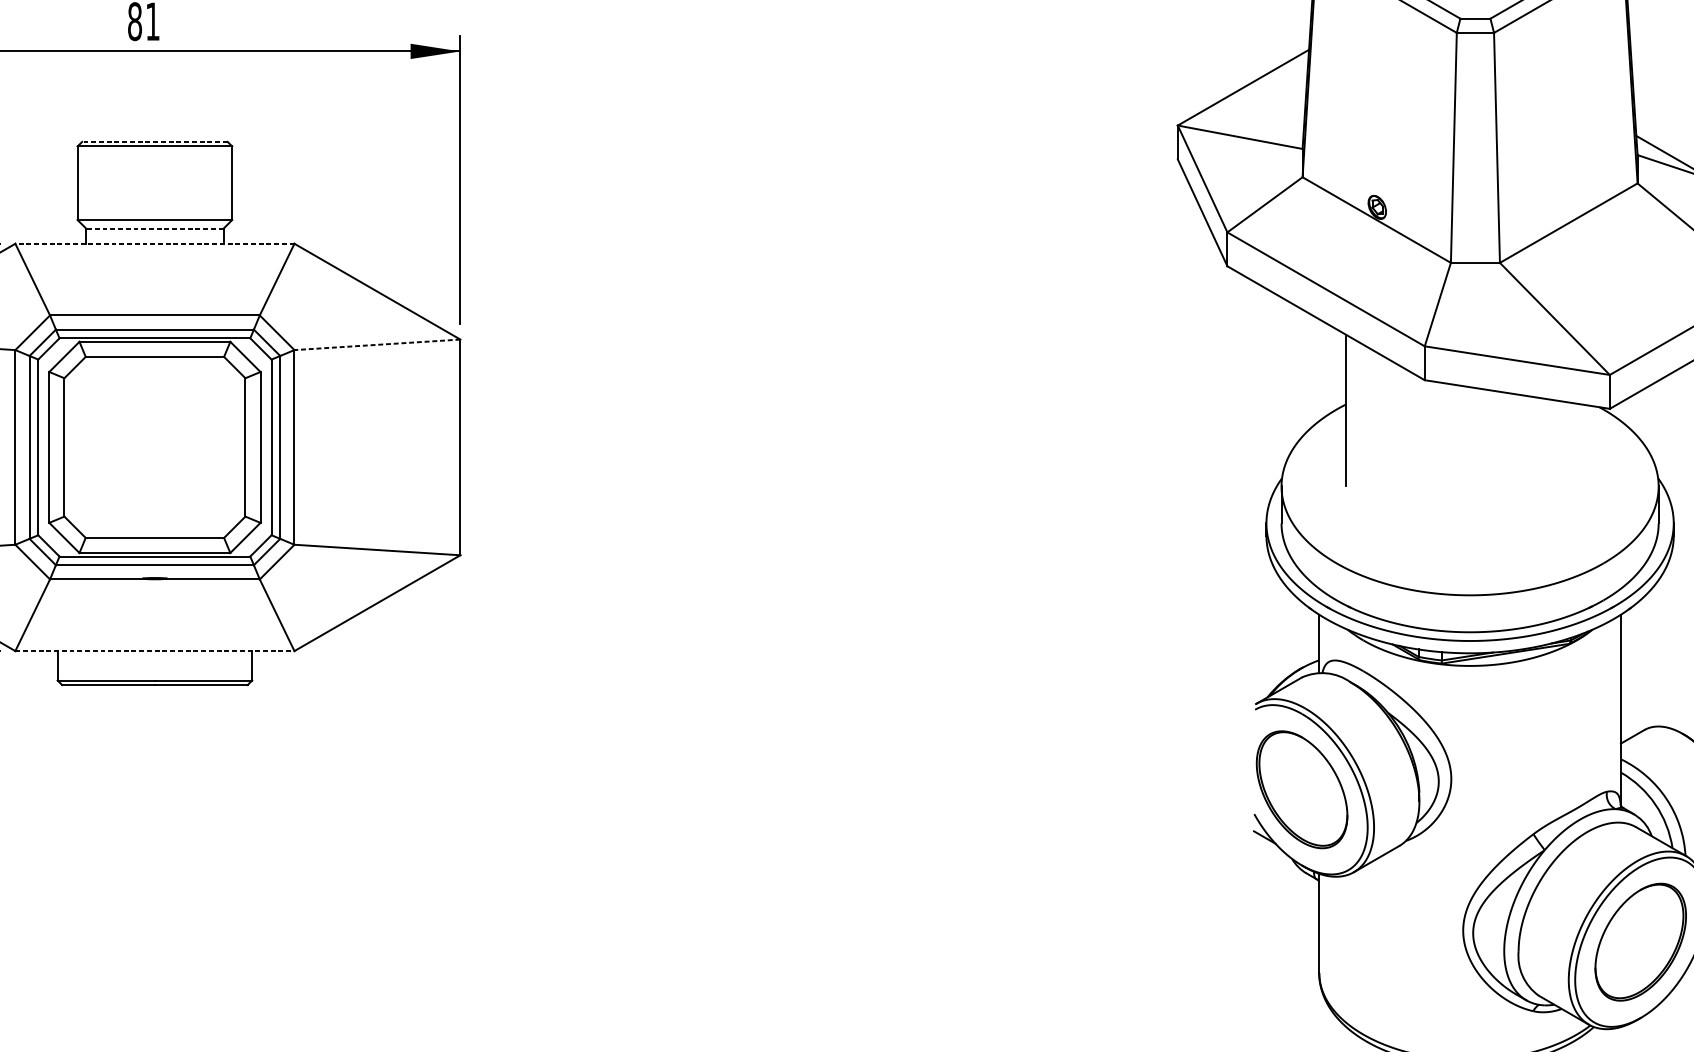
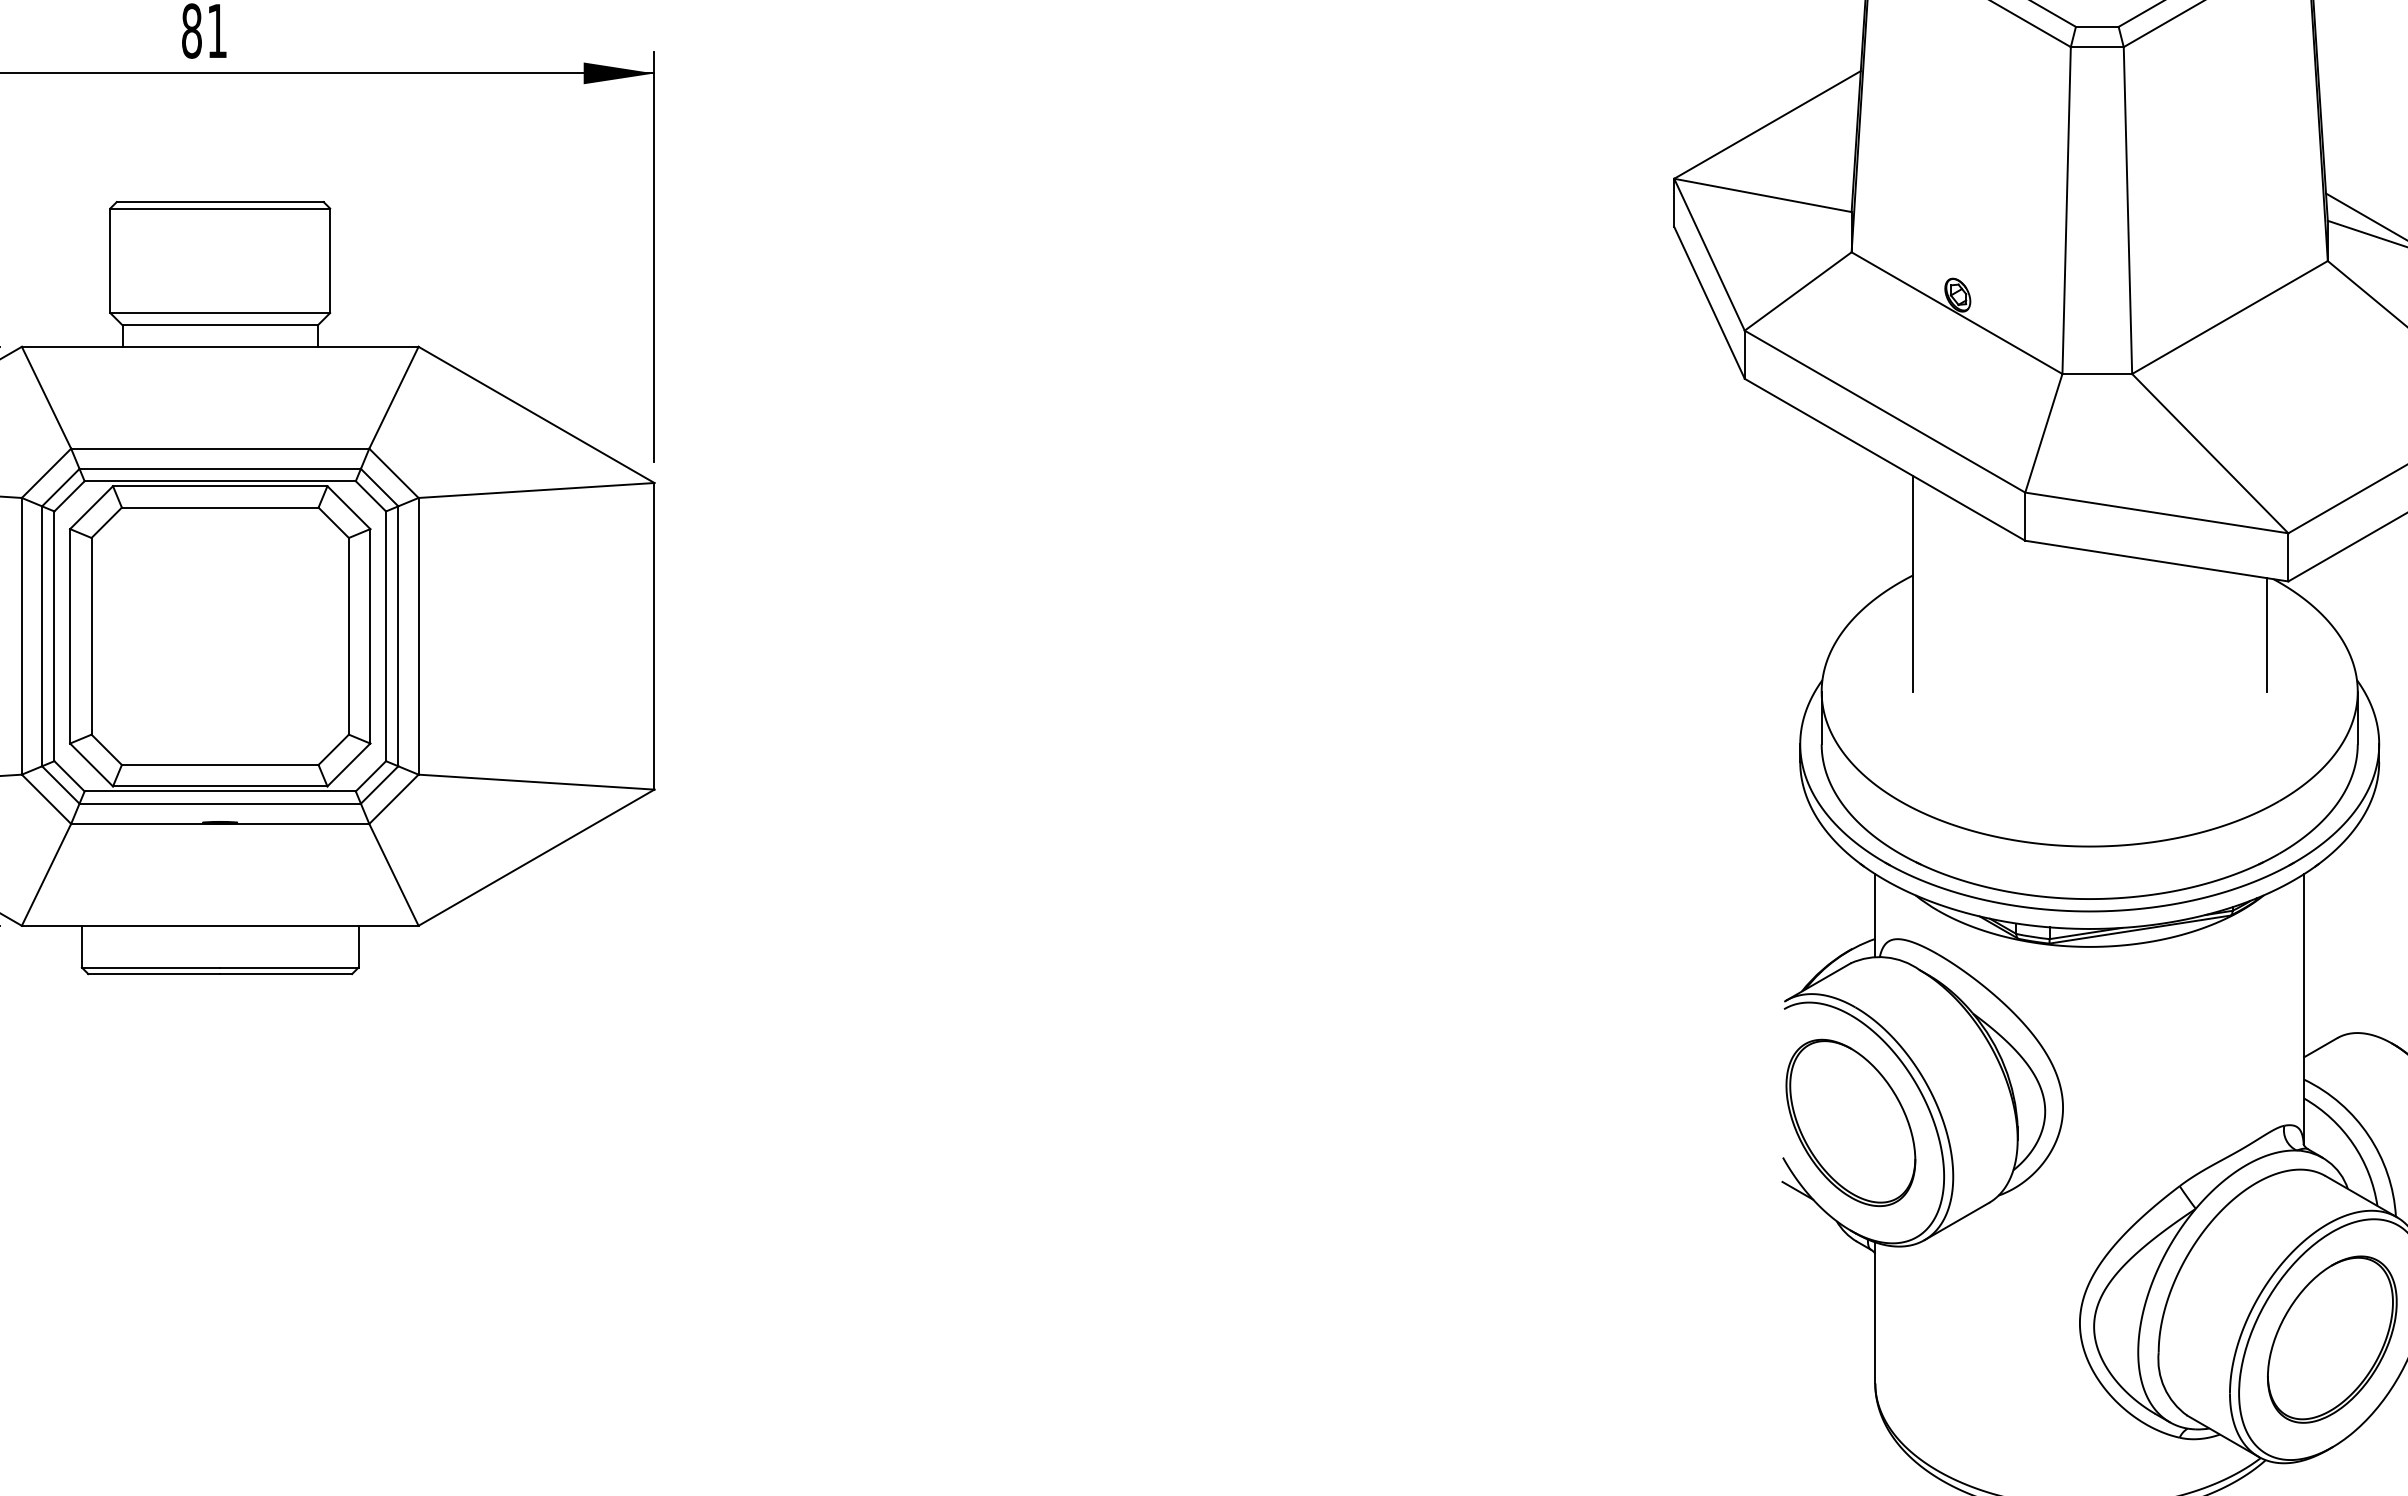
line: (154, 142) -> (219, 202), dashed -> solid
line: (155, 228) -> (220, 325), dashed -> solid
line: (154, 243) -> (219, 346), dashed -> solid
line: (377, 344) -> (536, 490), dashed -> solid
line: (1594, 446) -> (2266, 634), added
line: (155, 650) -> (220, 925), dashed -> solid

